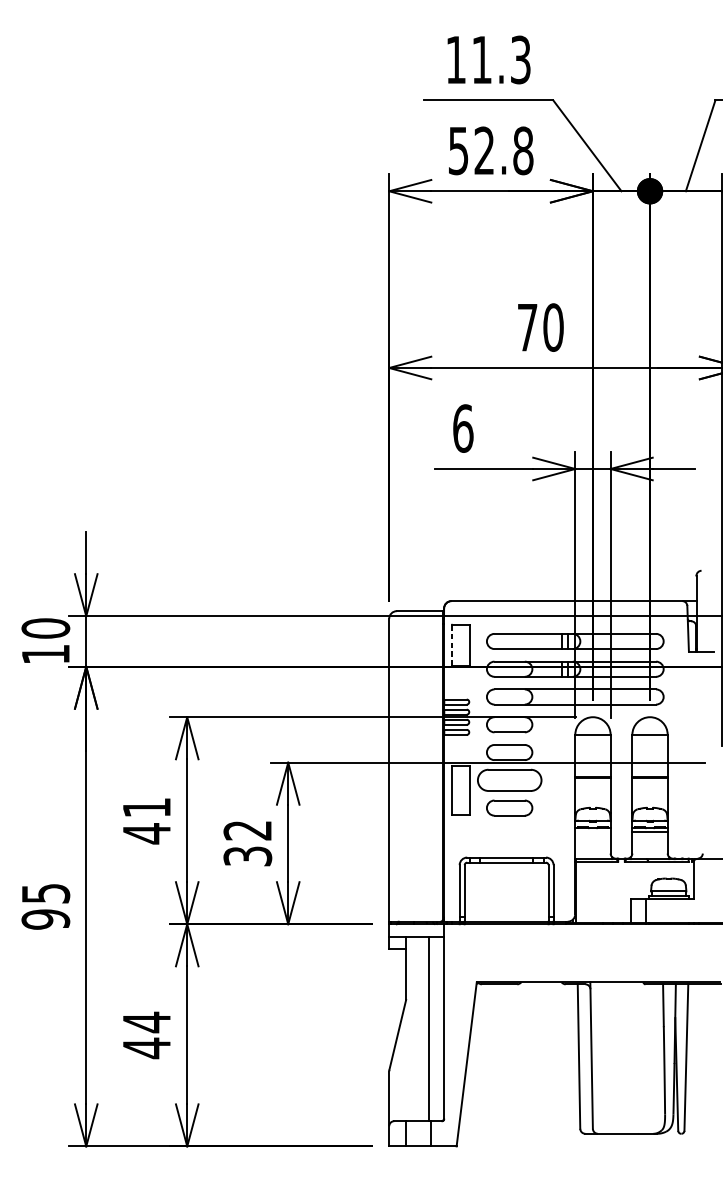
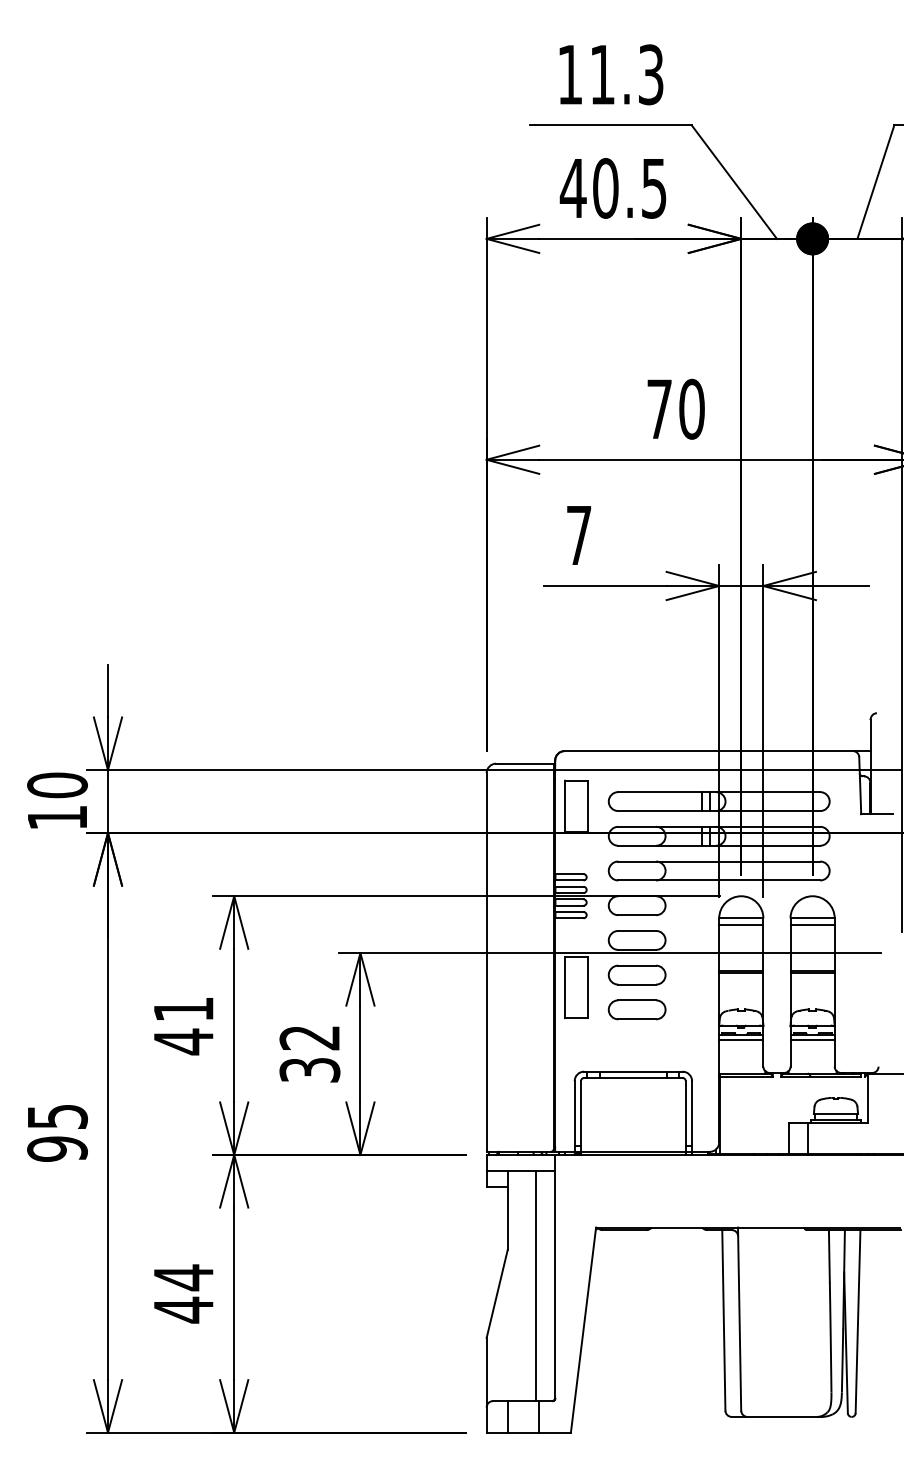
text: (490, 150) -> (613, 188), 52.8 -> 40.5
text: (463, 428) -> (579, 535), 6 -> 7
line: (451, 645) -> (564, 806), dashed -> solid
line: (593, 739) -> (741, 924), added
line: (649, 739) -> (812, 924), added
part: (509, 779) -> (636, 974), size x0.71
line: (593, 832) -> (741, 1040), added

